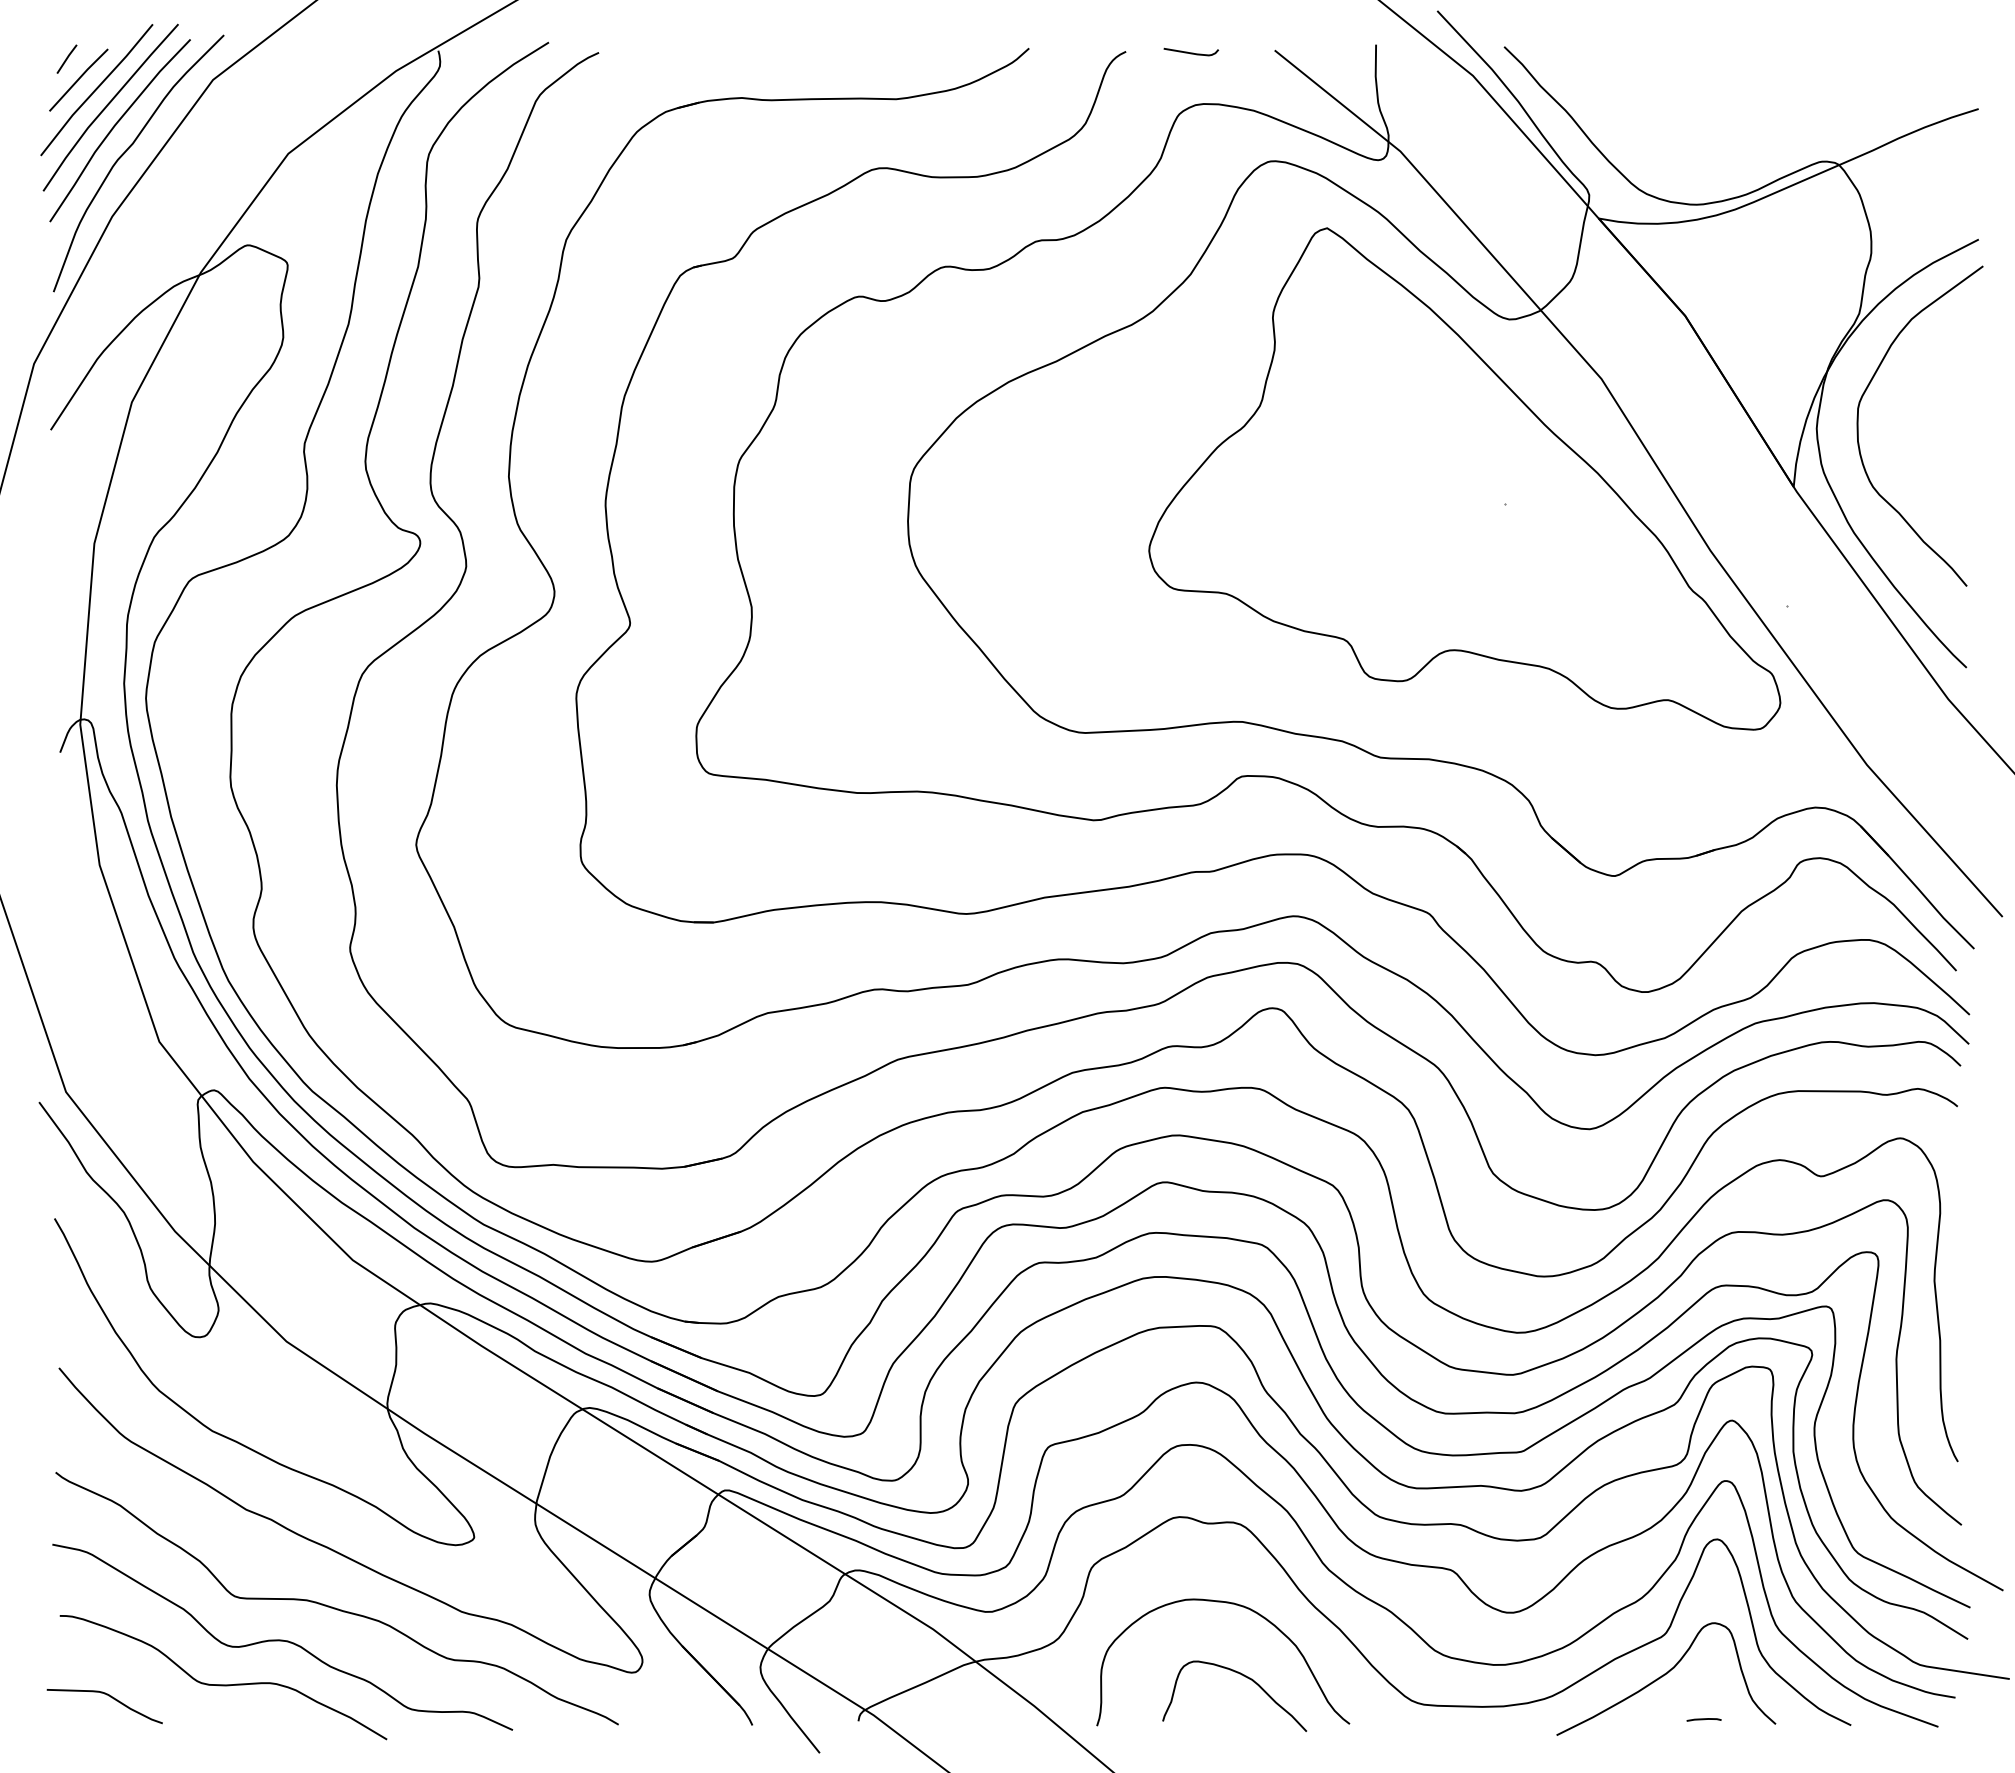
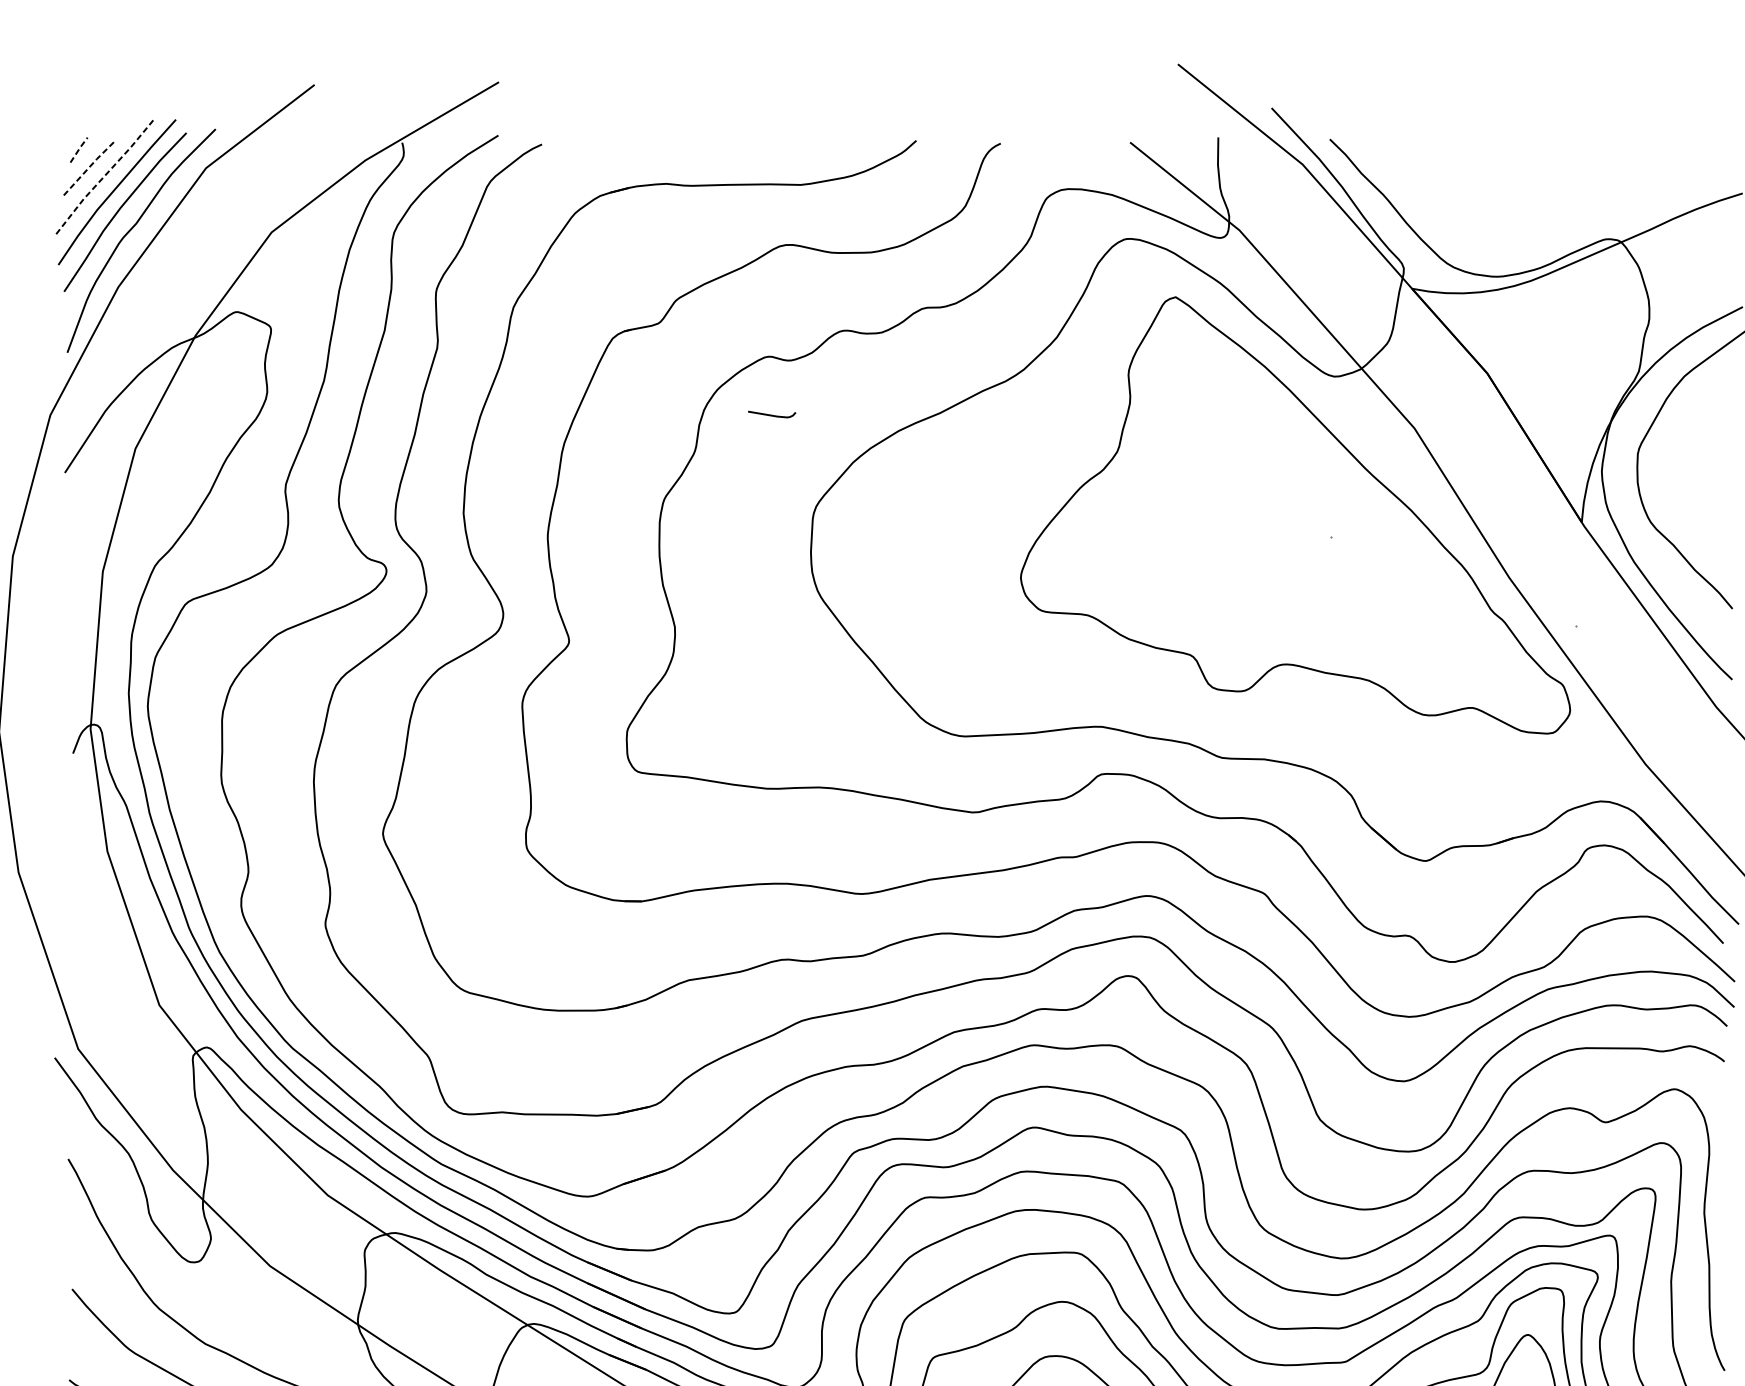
curve: (1191, 52) -> (772, 414), moved
line: (67, 57) -> (79, 148), solid -> dashed
line: (78, 79) -> (89, 167), solid -> dashed
line: (96, 89) -> (104, 176), solid -> dashed

